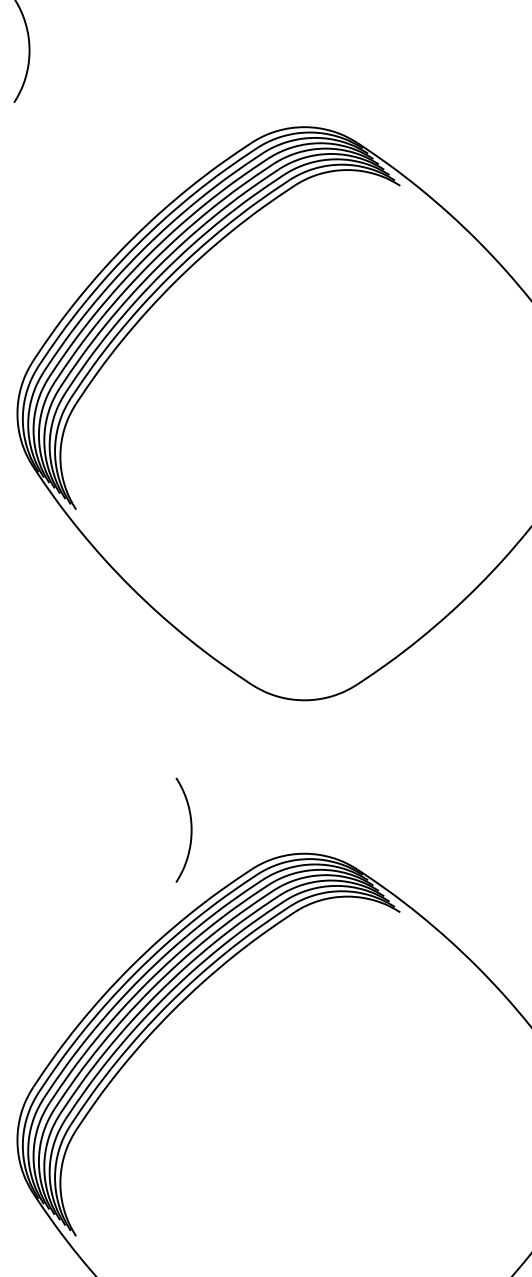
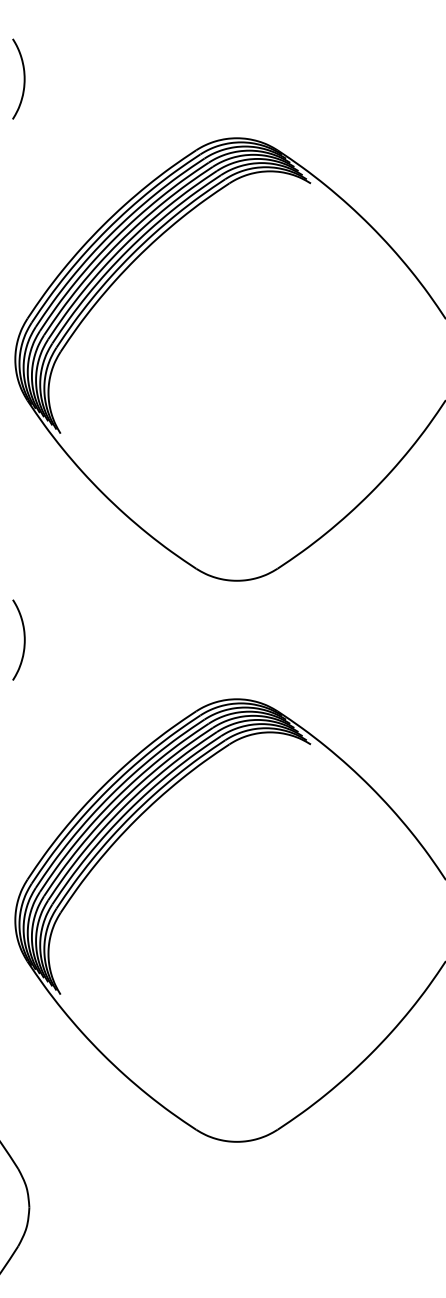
curve: (189, 829) -> (23, 639), moved

